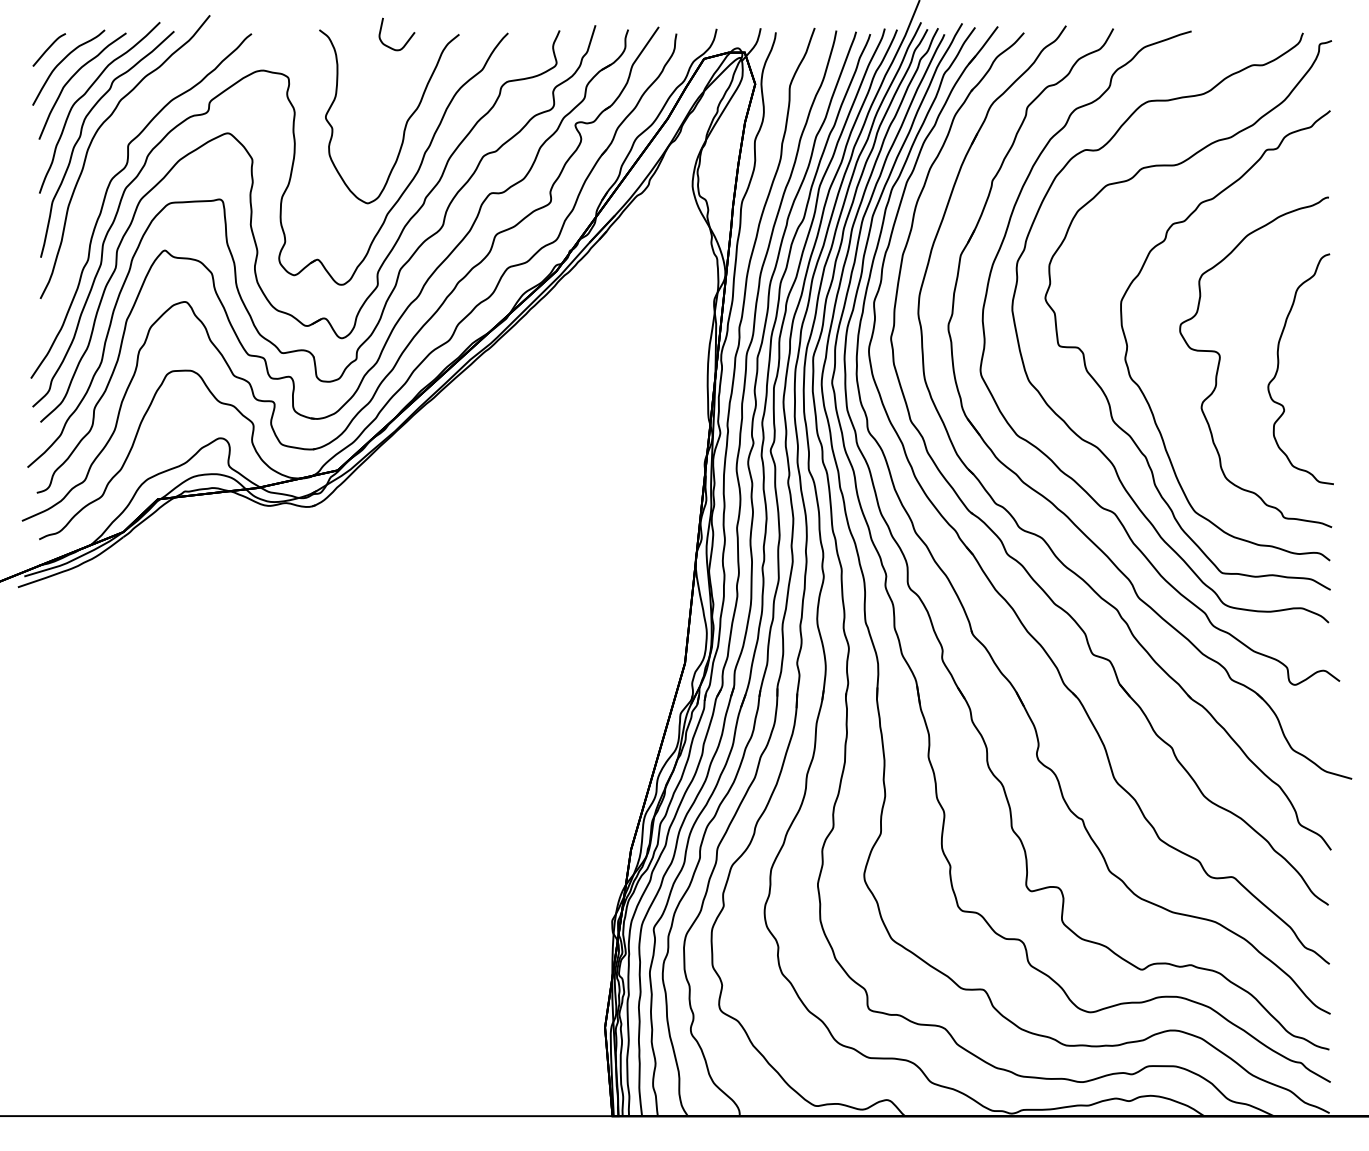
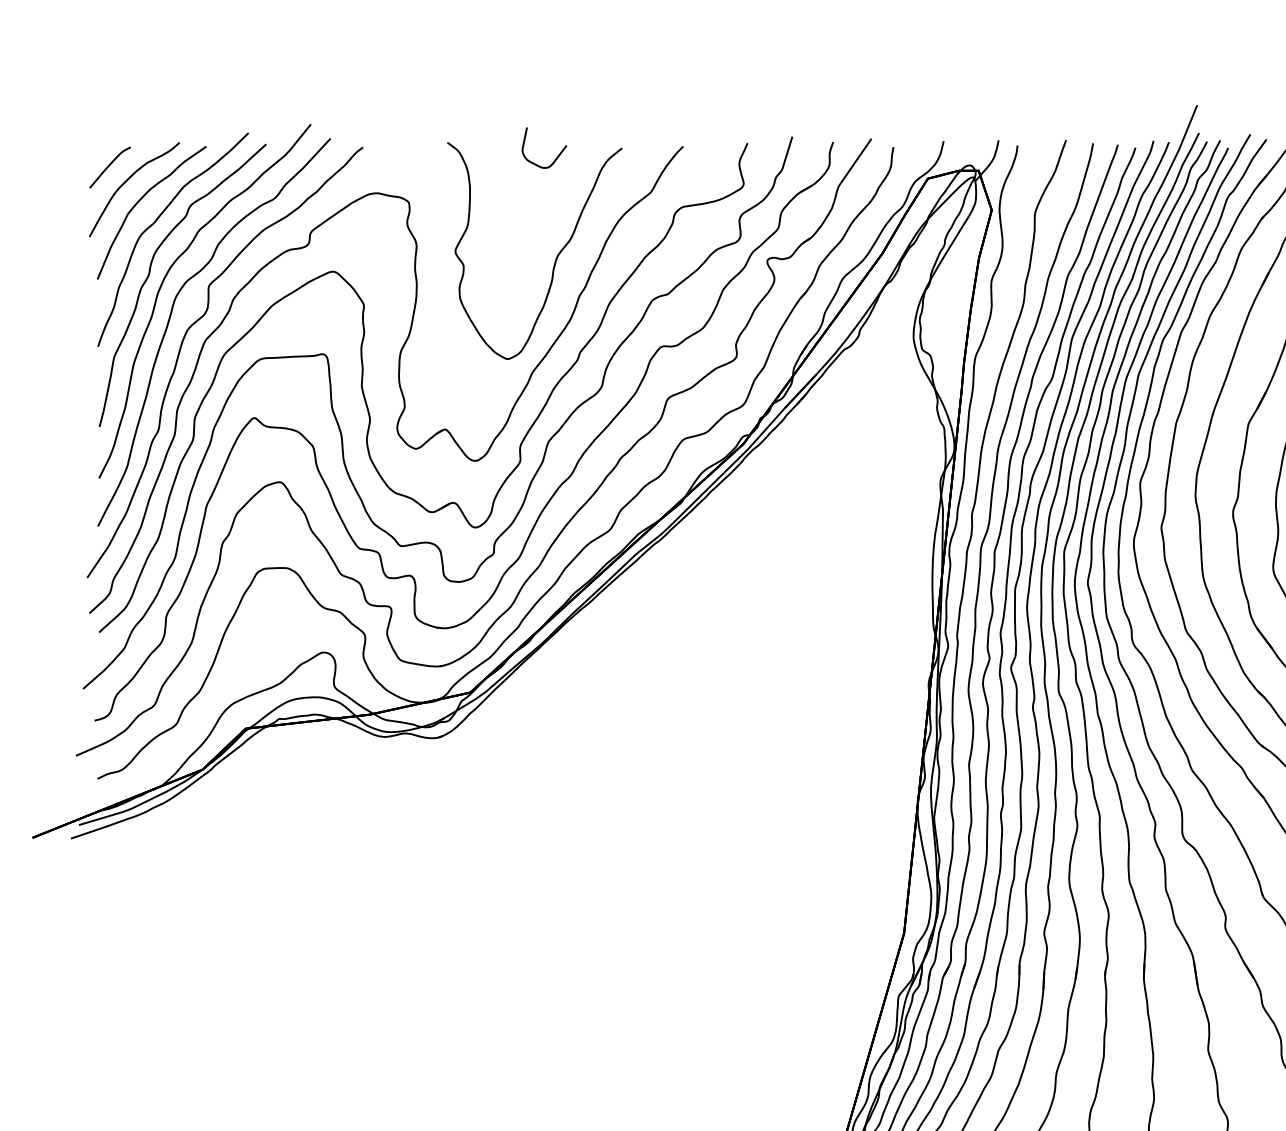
curve: (97, 173) -> (170, 321), added

